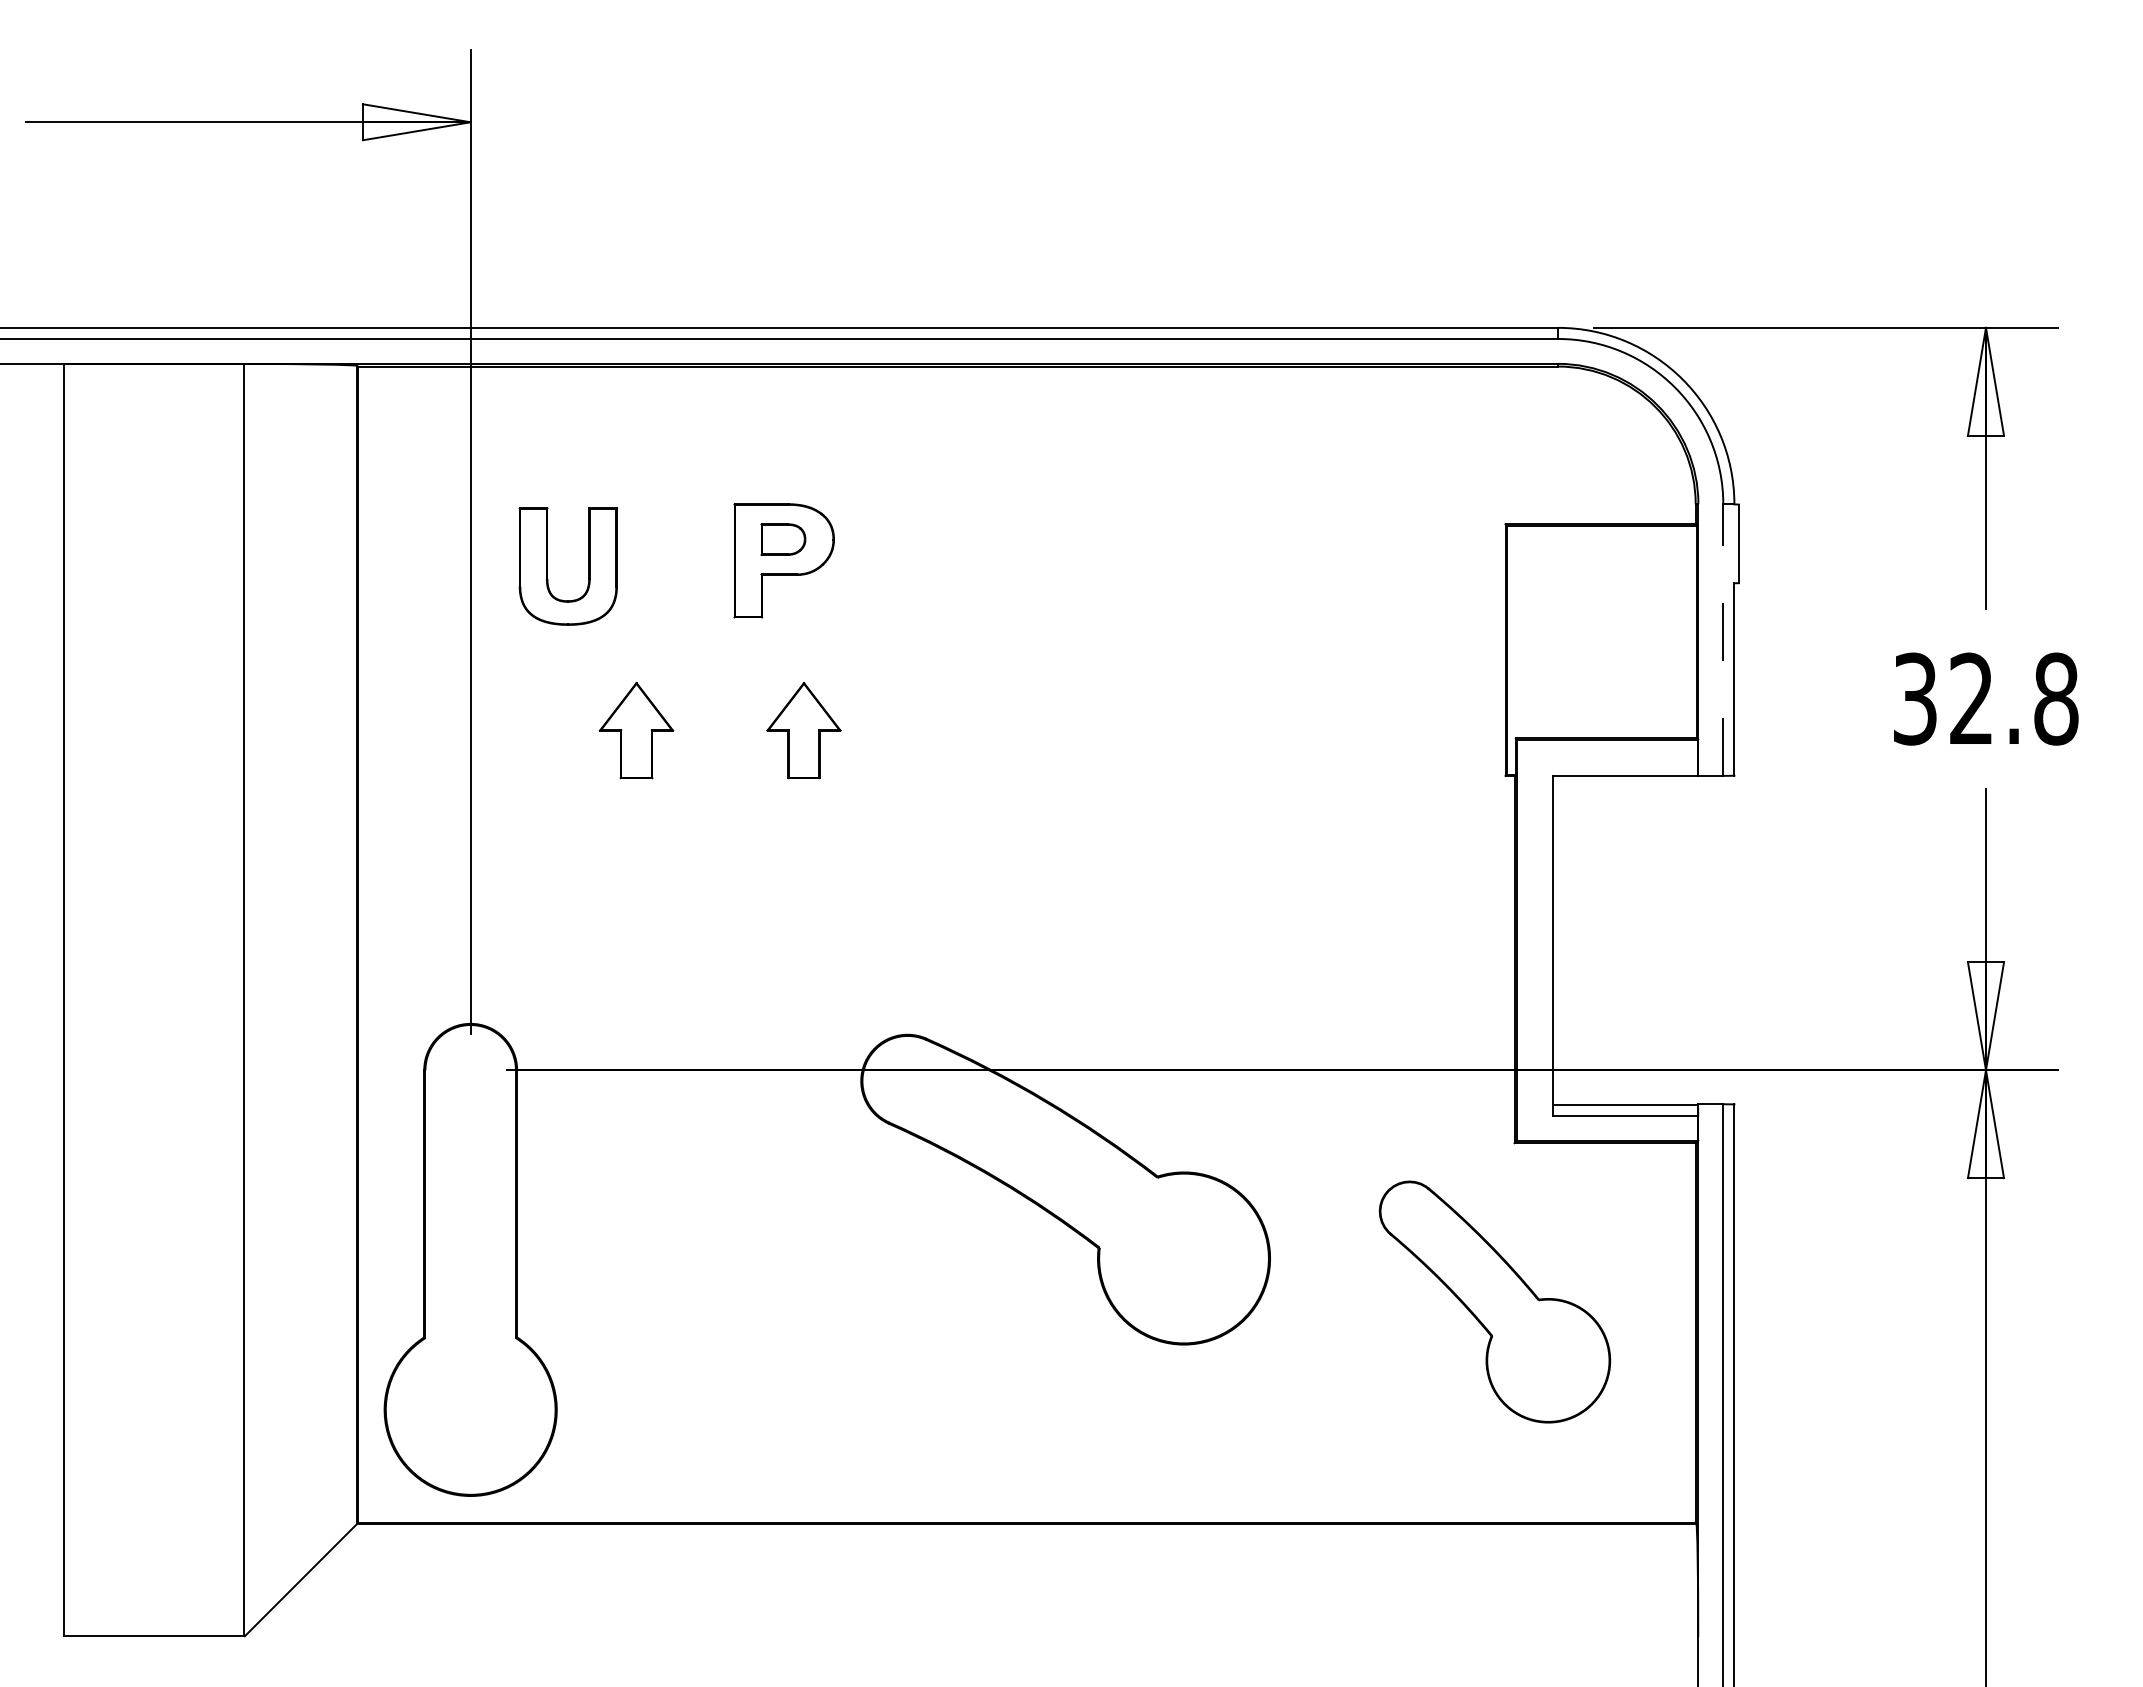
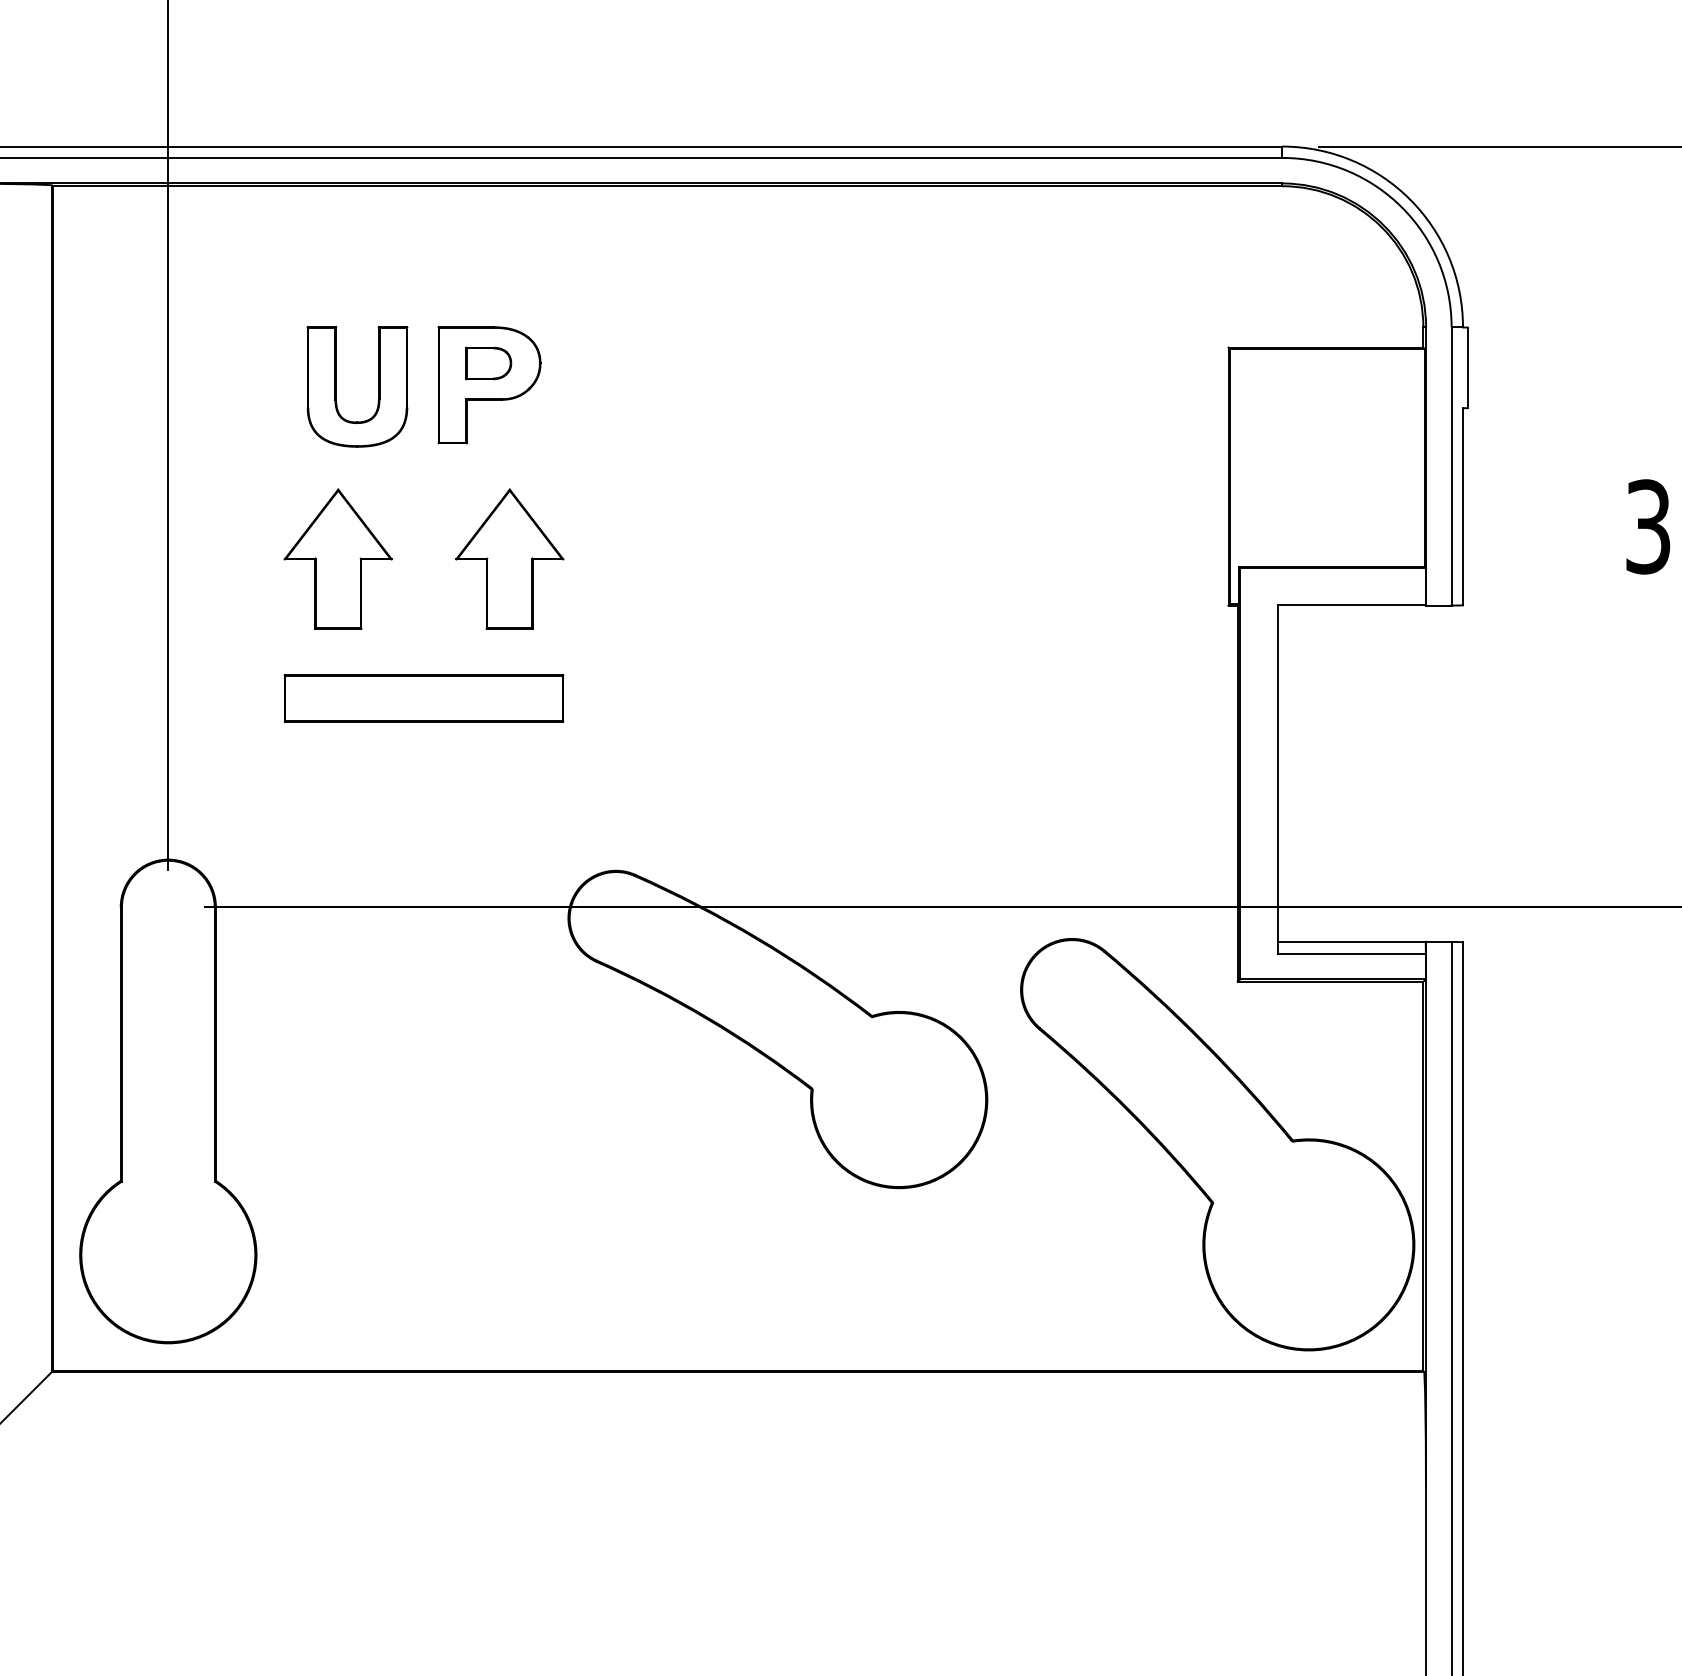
part: (547, 566) -> (336, 386), moved
line: (1723, 640) -> (1451, 466), dashed -> solid
part: (636, 730) -> (338, 559), size x1.43
part: (803, 730) -> (509, 559), size x1.43
part: (720, 866) -> (424, 698), added
part: (1494, 1301) -> (1217, 1144), size x1.67

